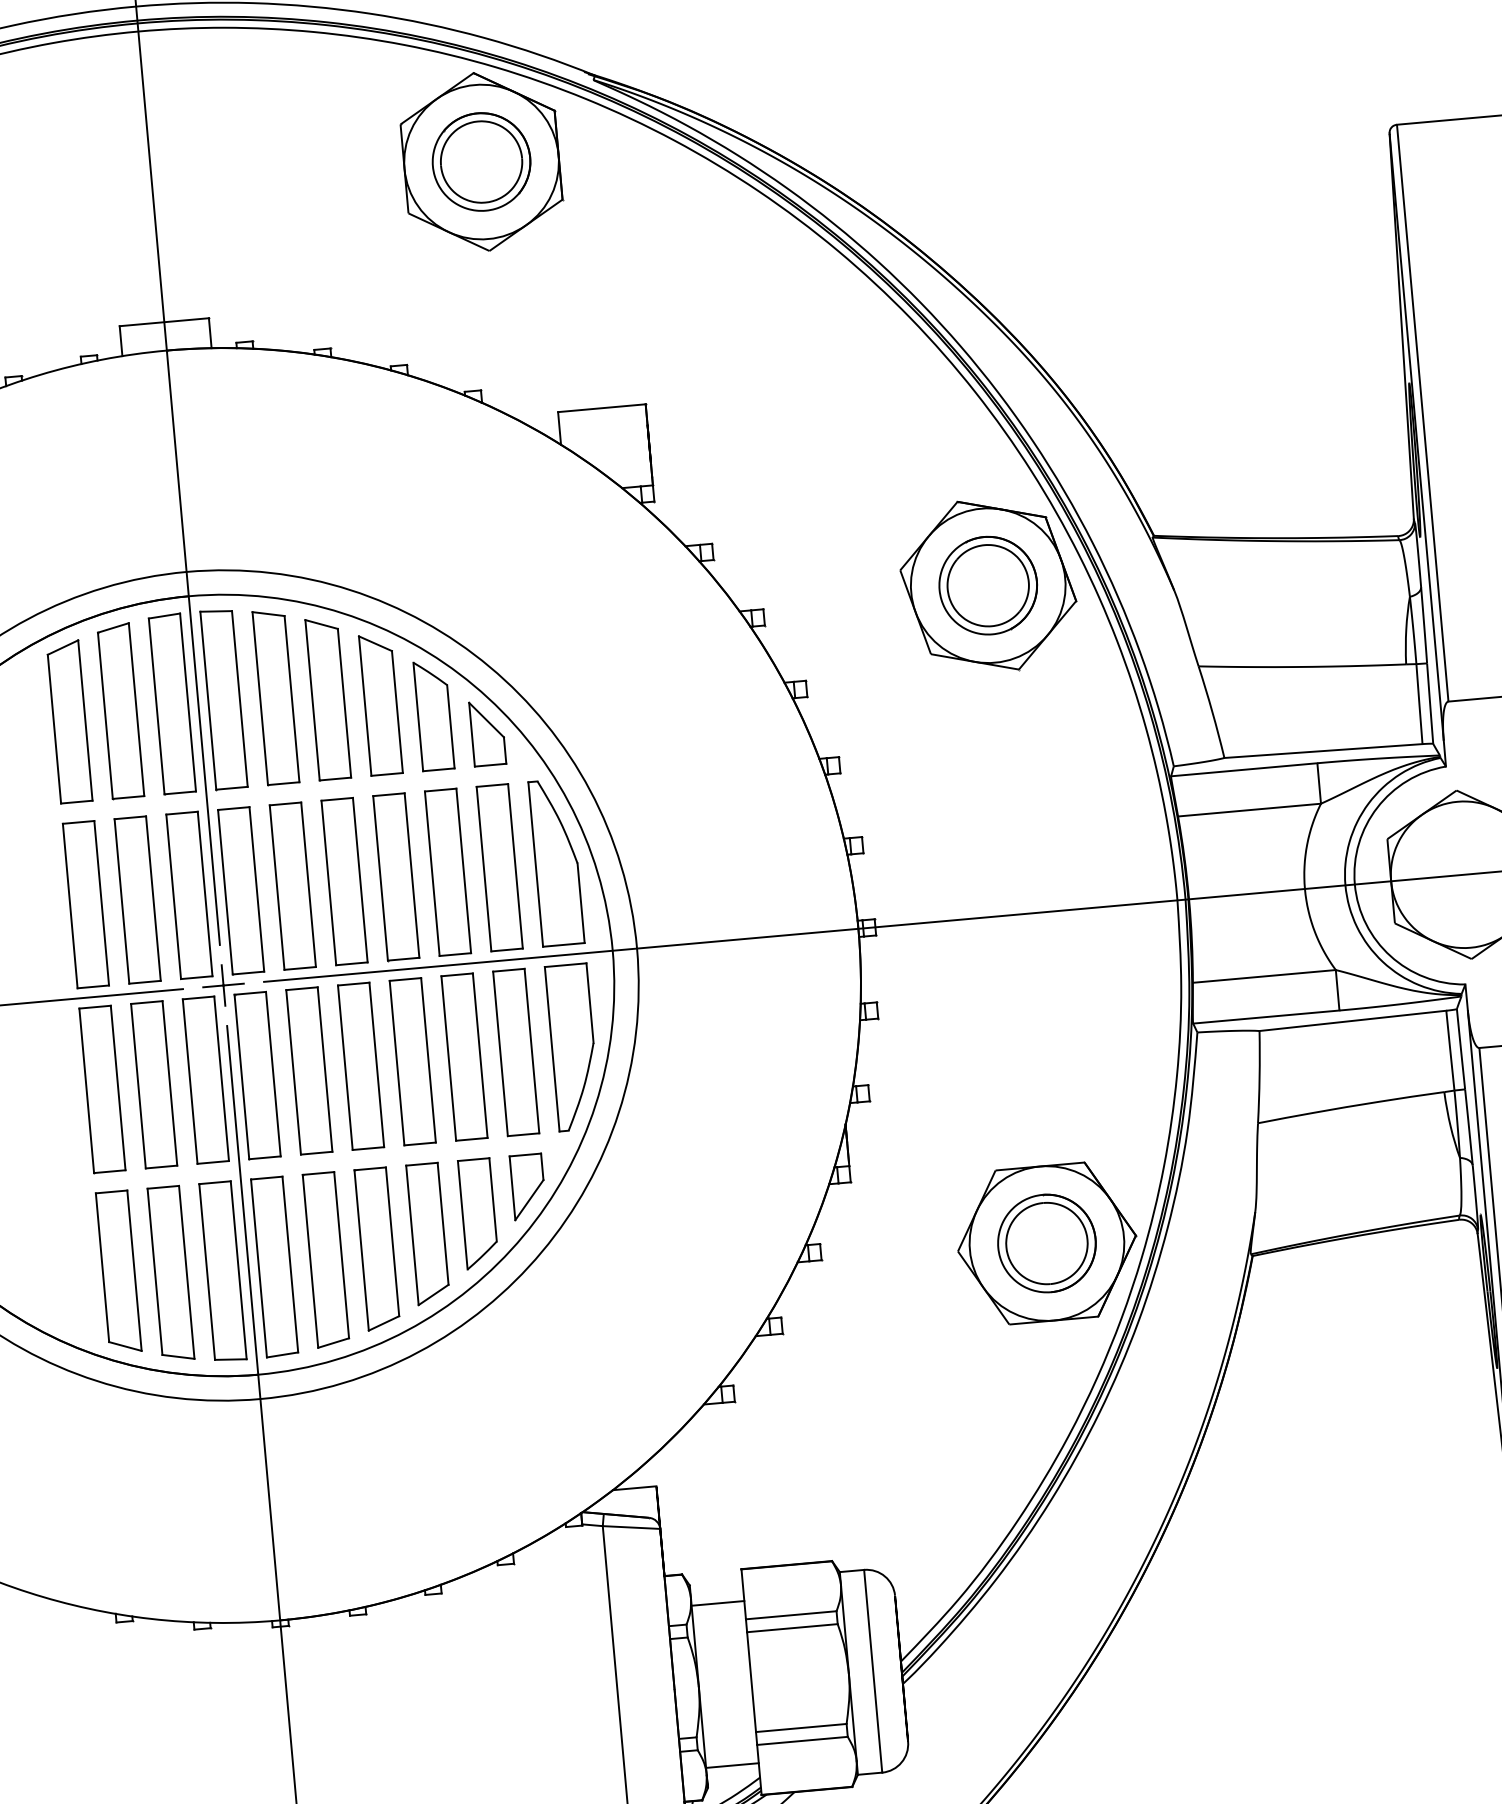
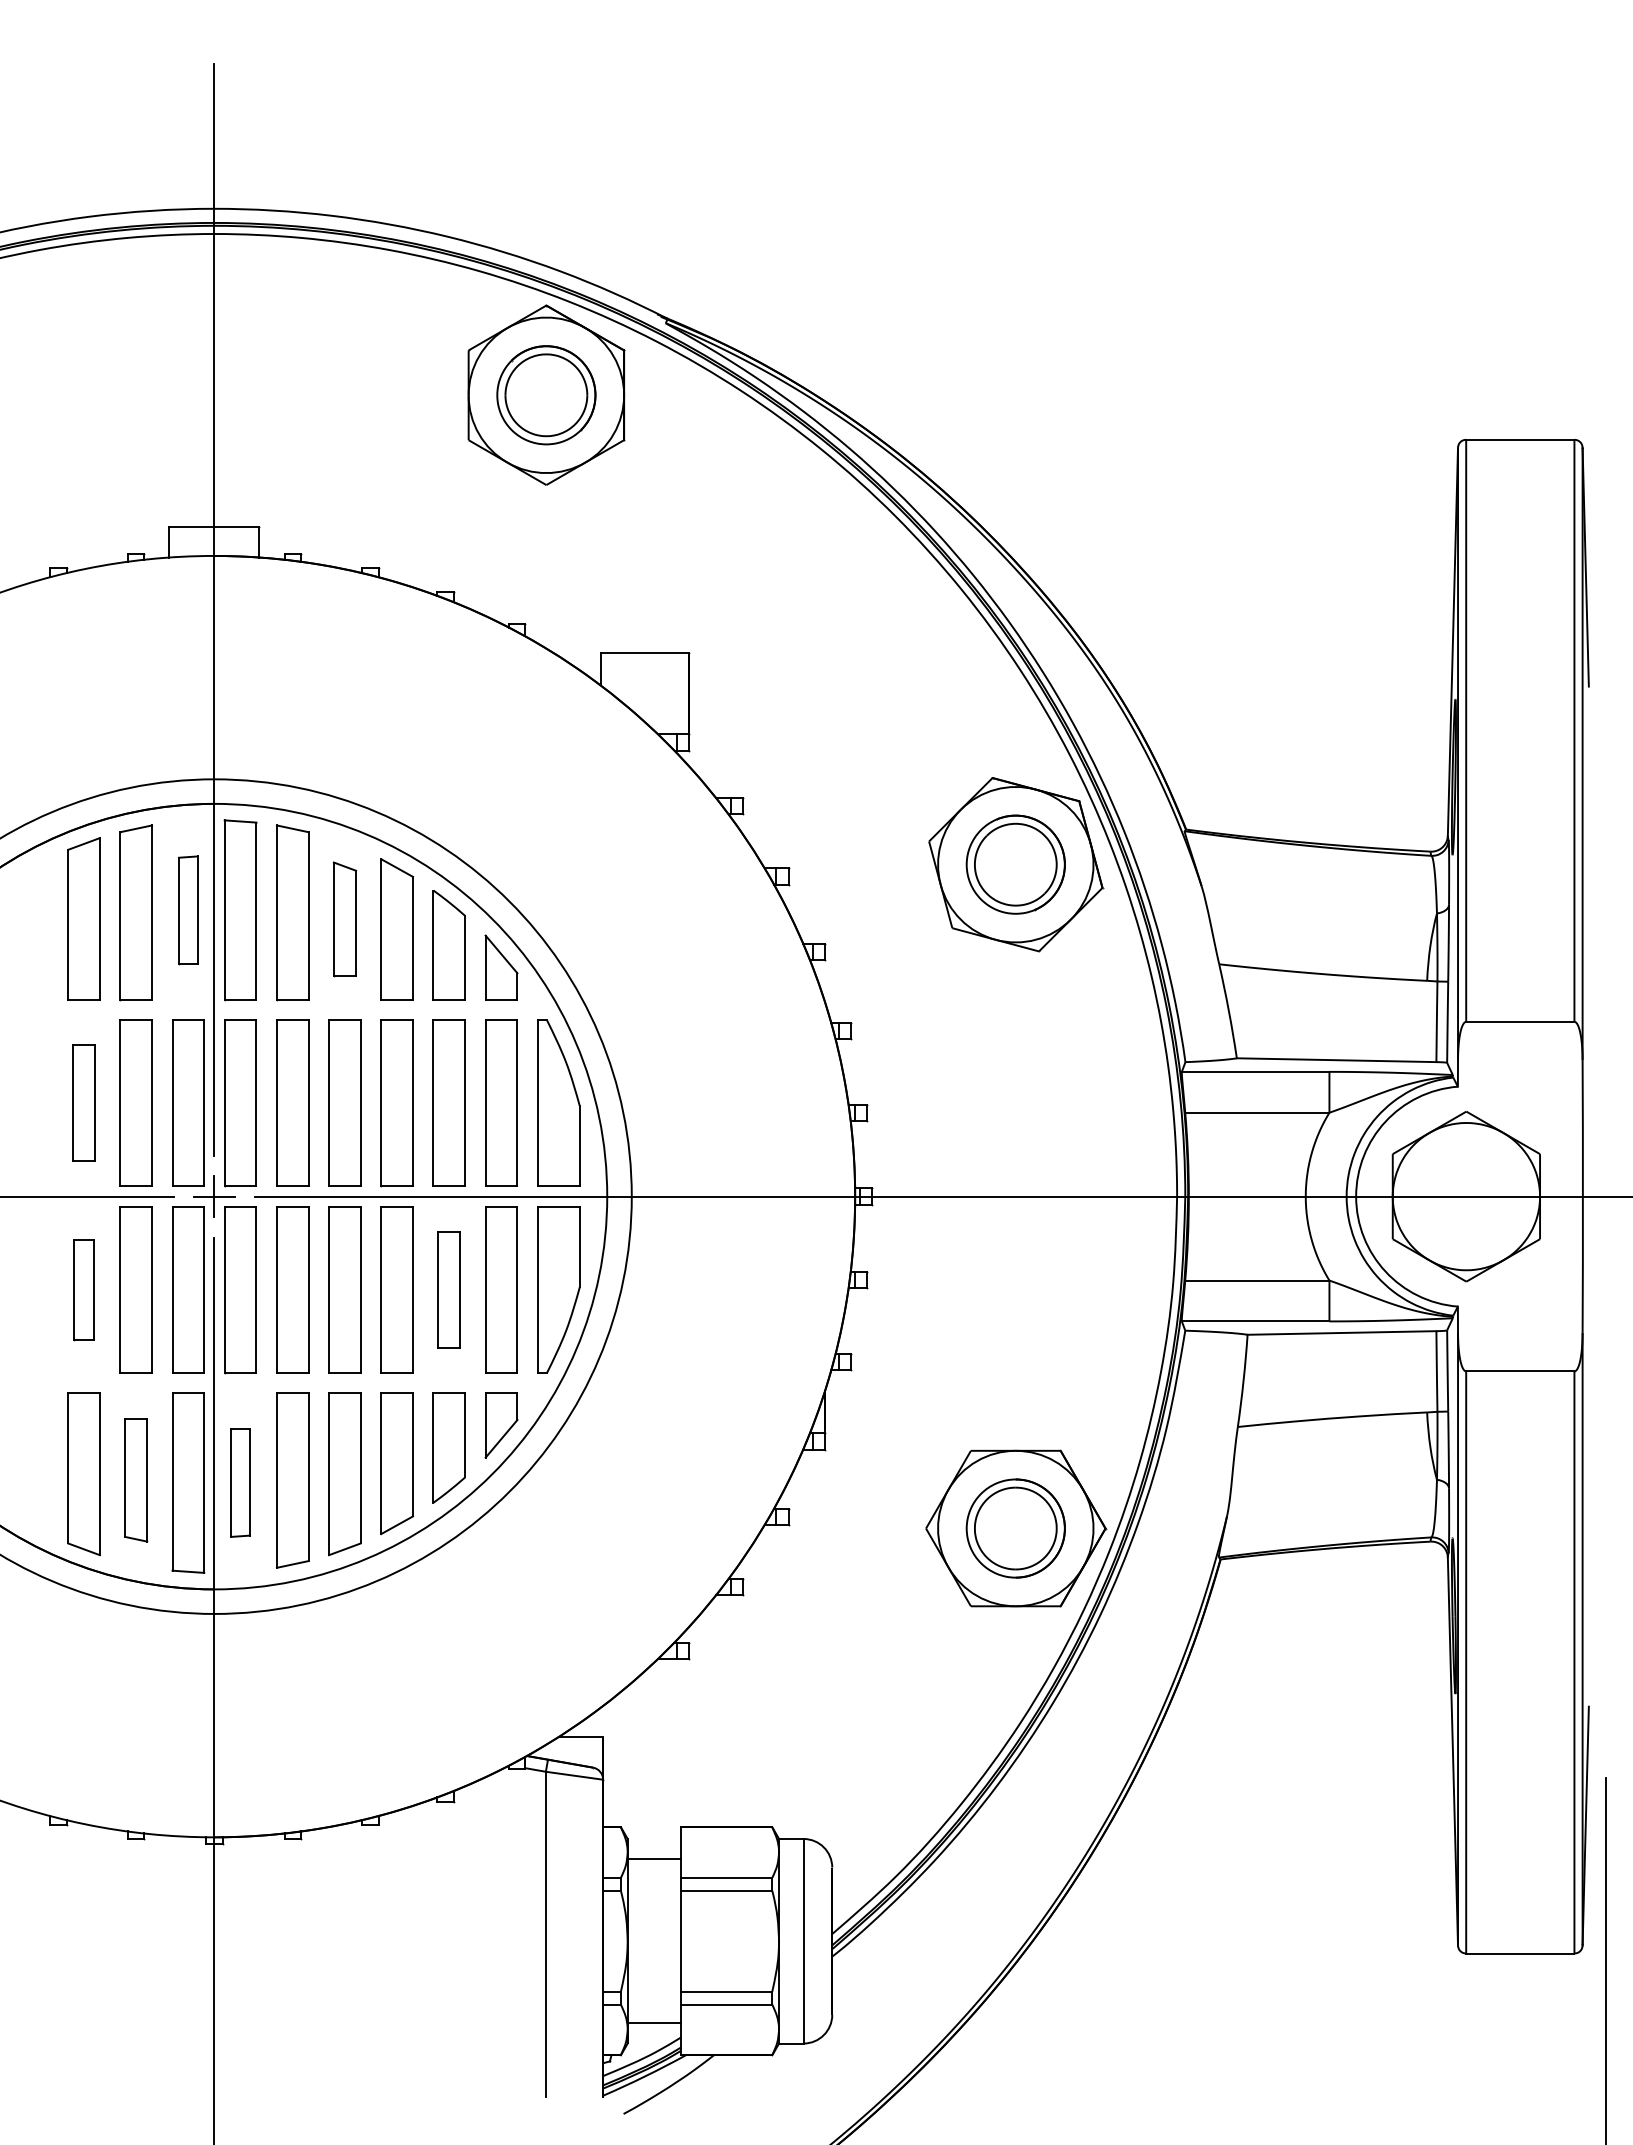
part: (327, 699) -> (344, 919), size x0.7
part: (172, 704) -> (188, 910), size x0.6
part: (85, 903) -> (83, 1102), size x0.7
part: (463, 1056) -> (448, 1289), size x0.7
part: (102, 1090) -> (83, 1290), size x0.6
part: (274, 1266) -> (240, 1482), size x0.6
part: (170, 1273) -> (135, 1480), size x0.7

